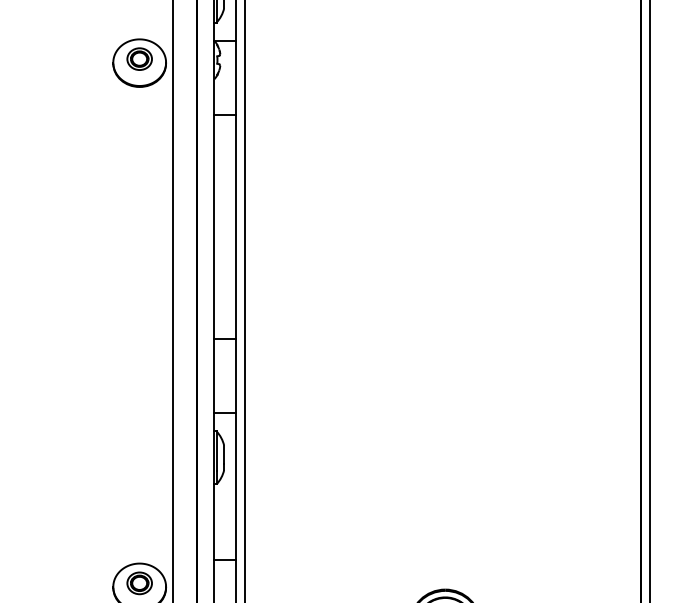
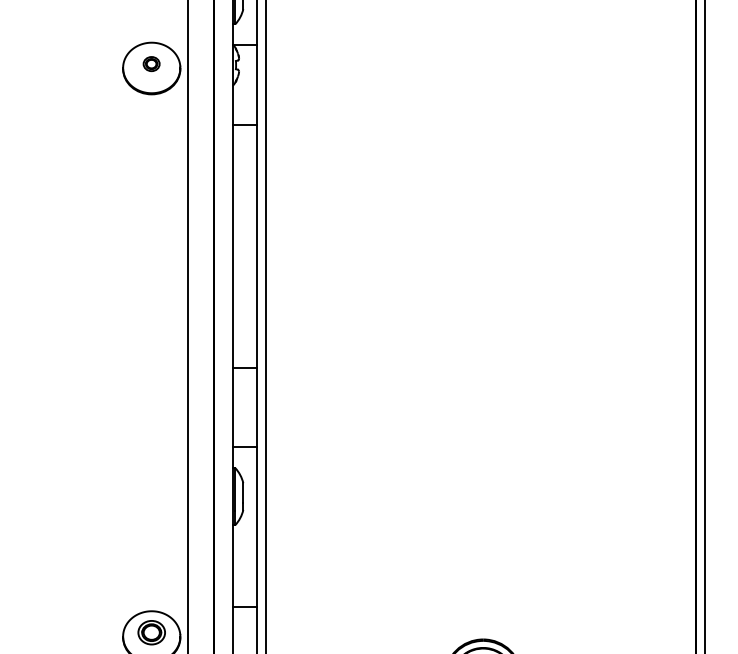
part: (139, 58) -> (151, 63), size x0.6

